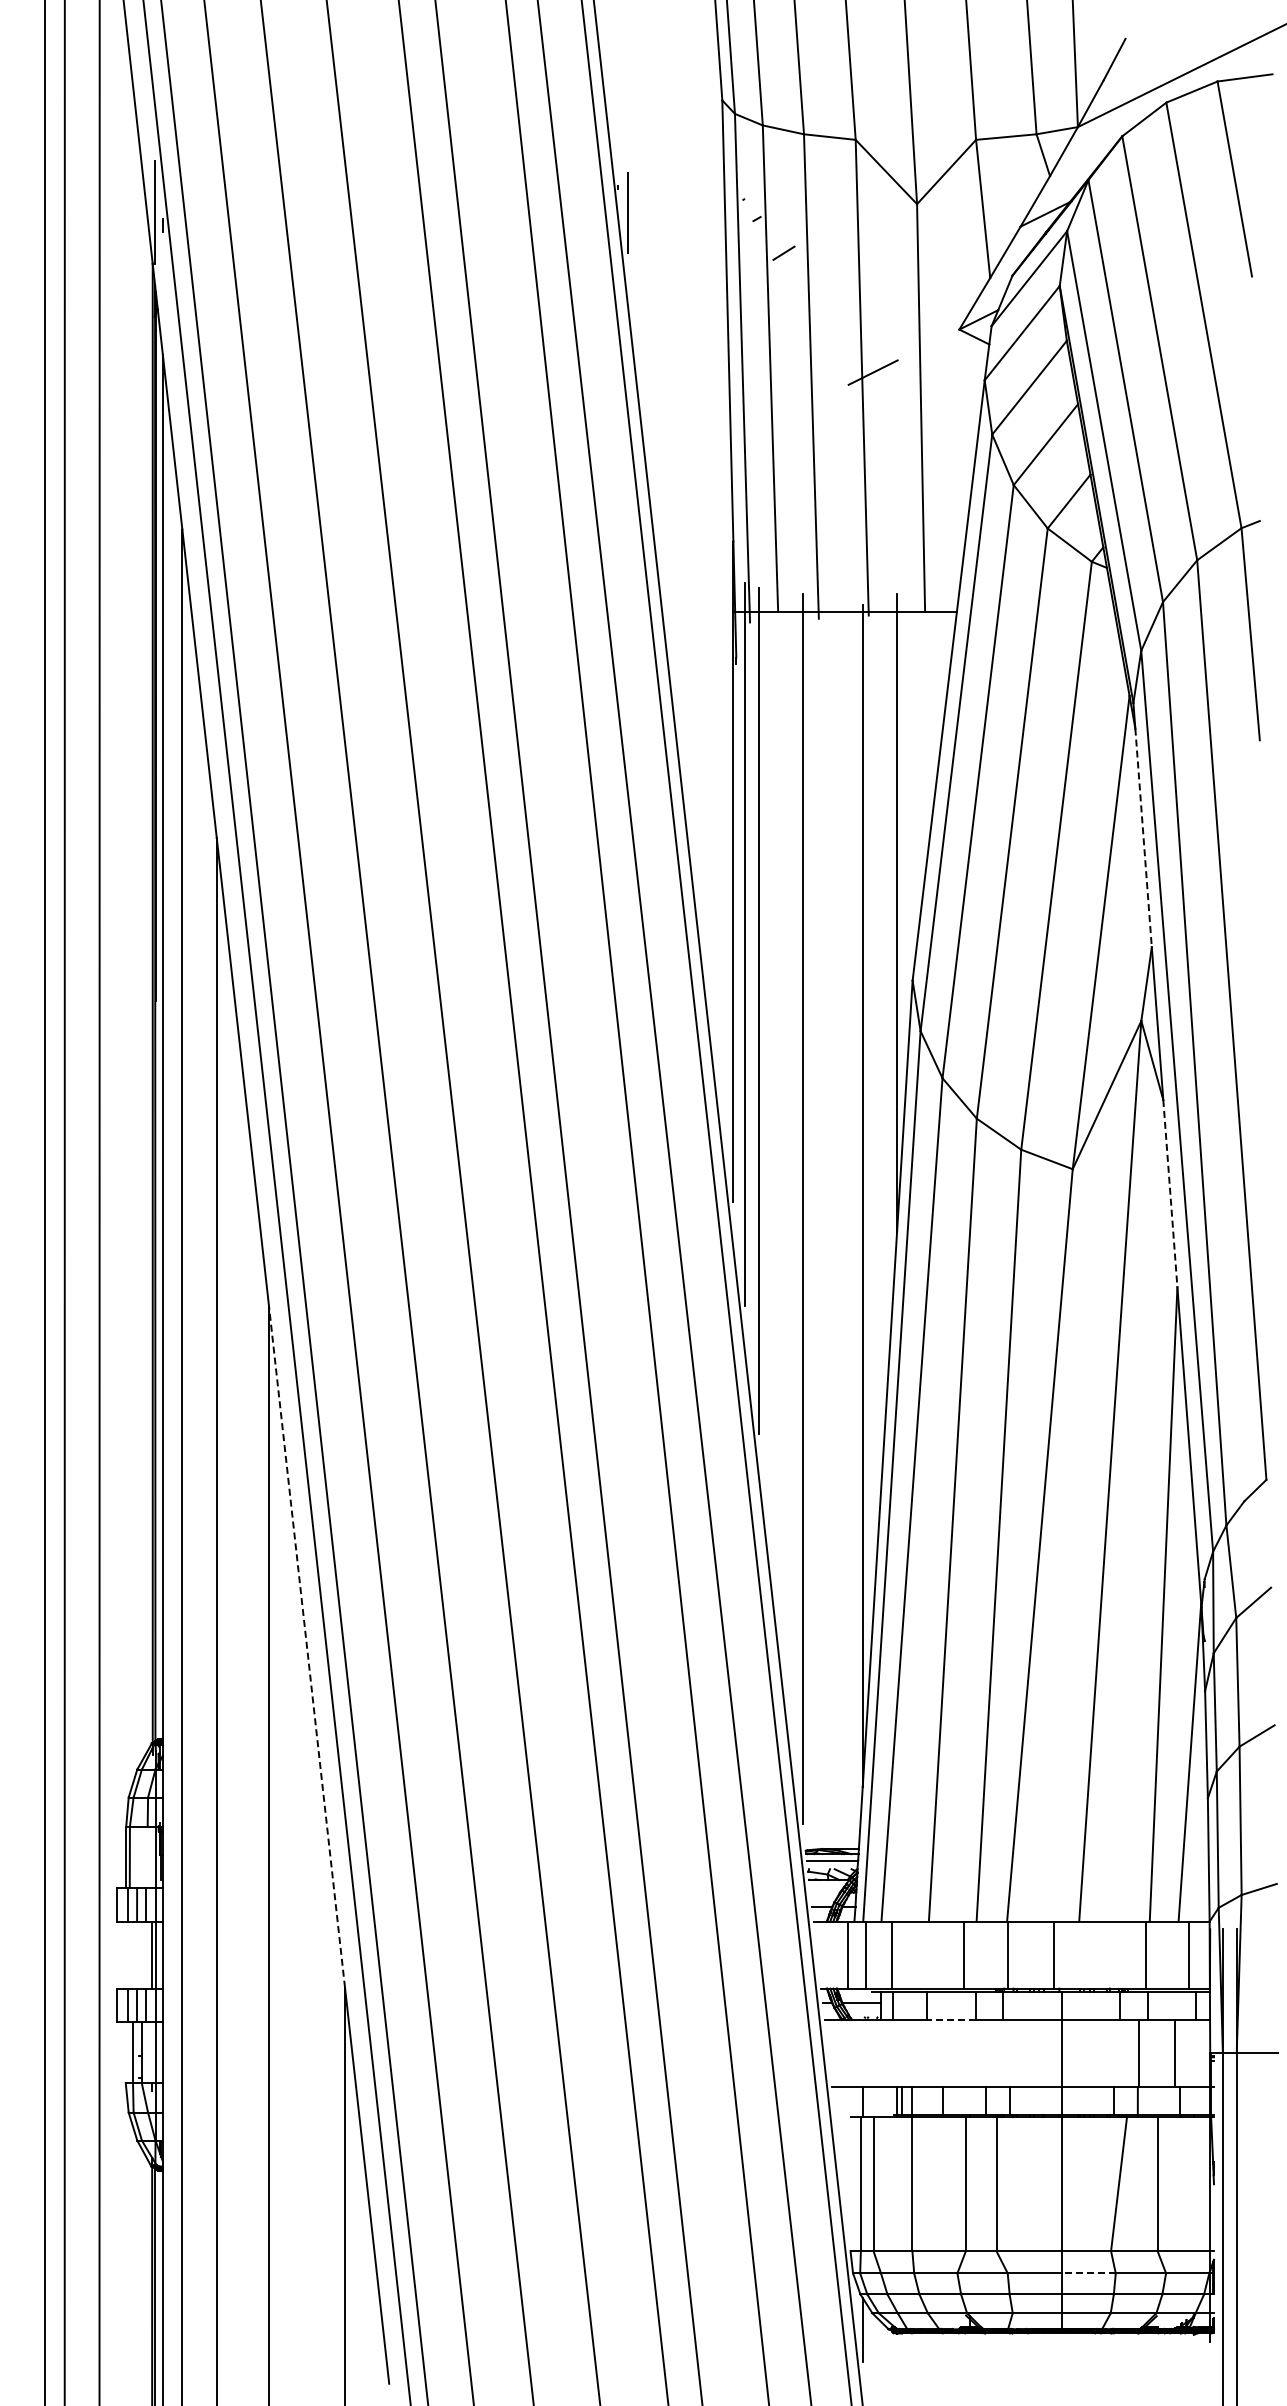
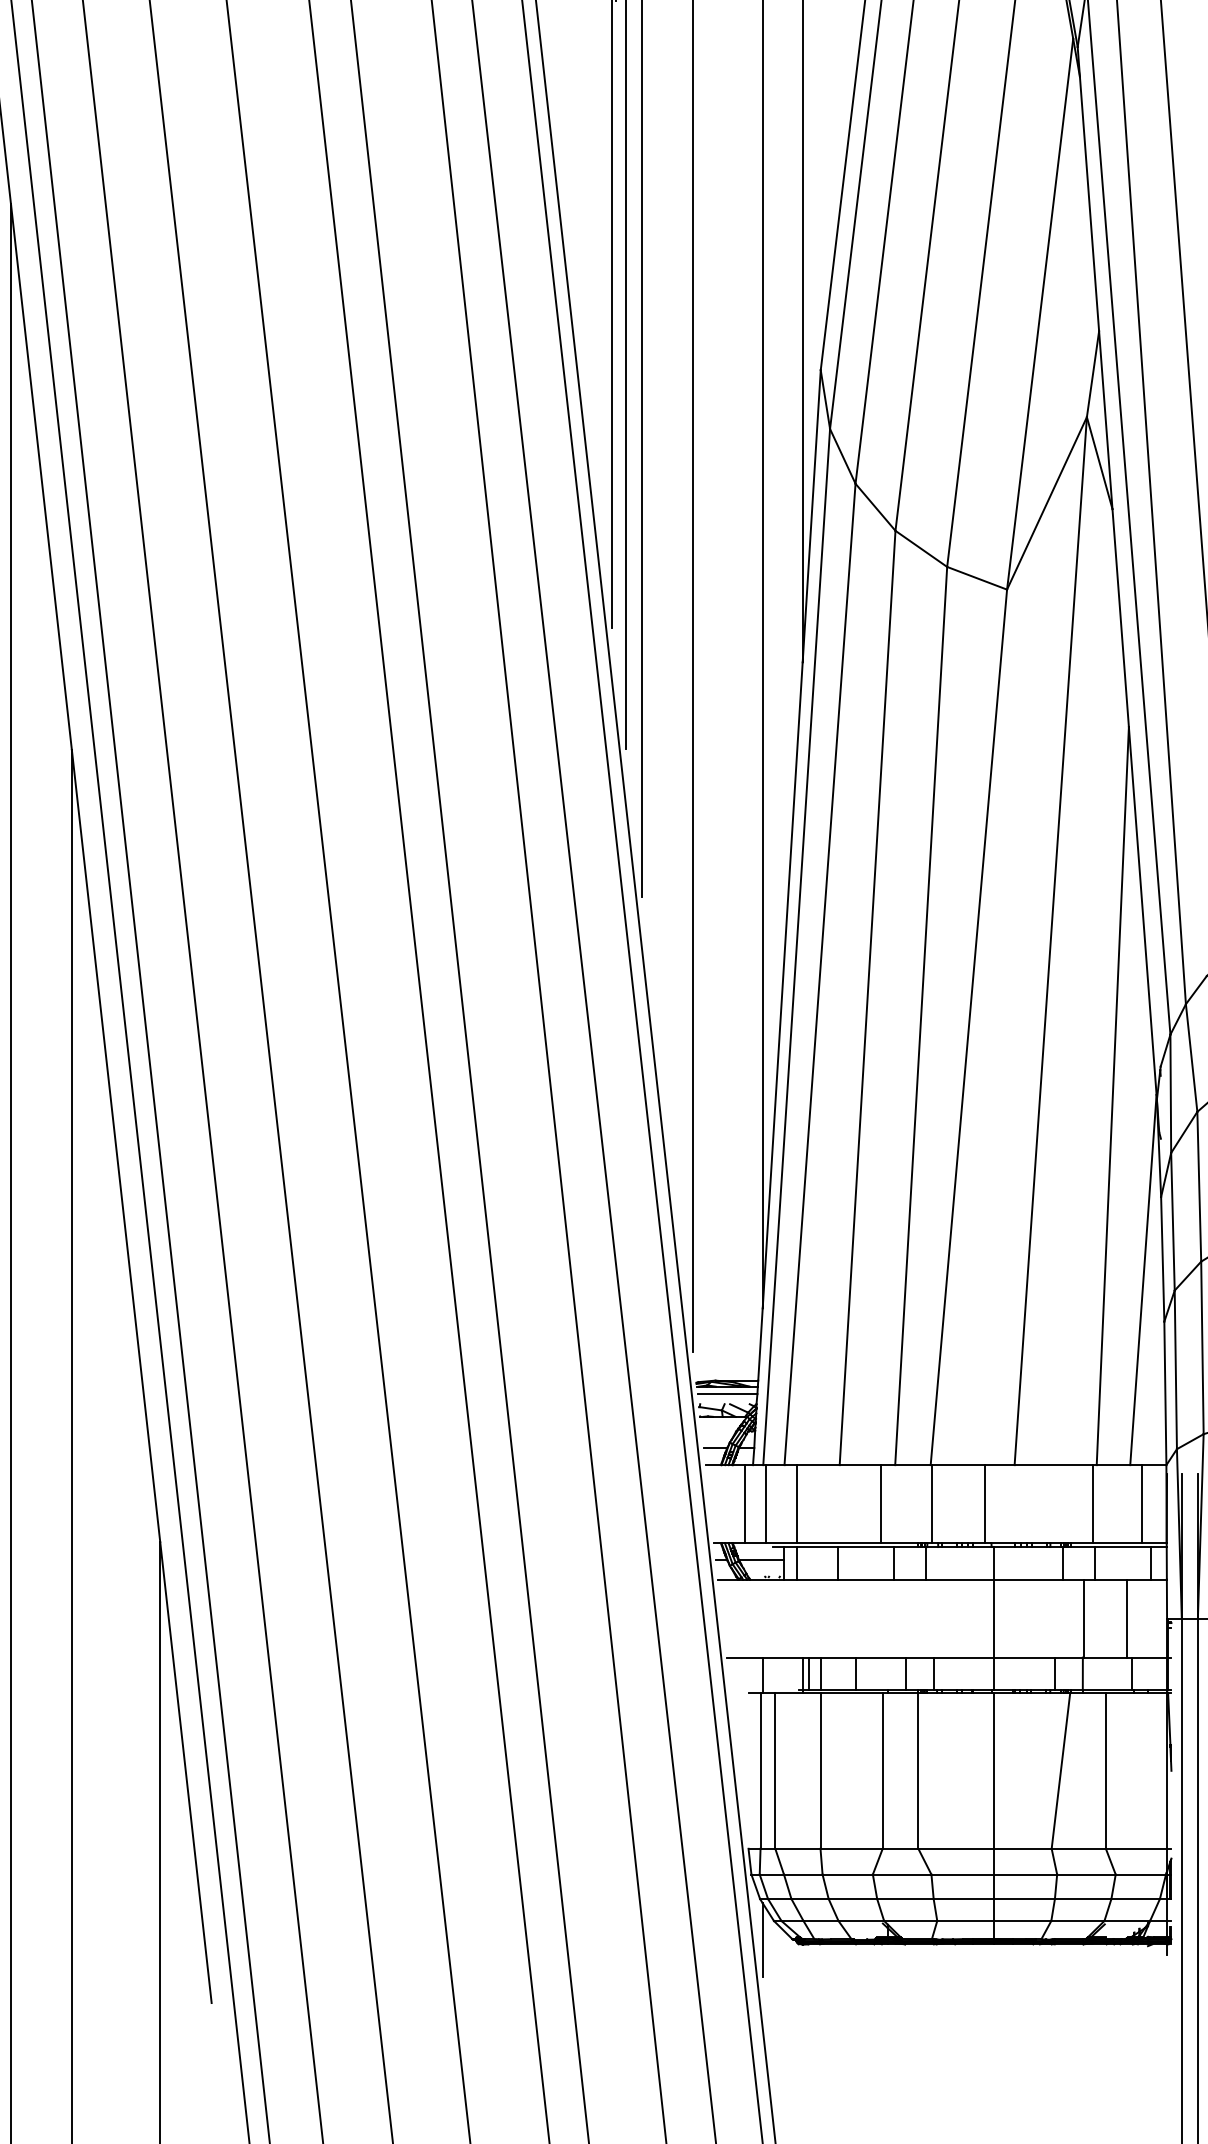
line: (1143, 837) -> (1089, 203), dashed -> solid
line: (1170, 1193) -> (1120, 617), dashed -> solid
line: (307, 1646) -> (116, 1145), dashed -> solid
line: (950, 2019) -> (864, 1579), dashed -> solid
line: (1088, 2273) -> (1025, 1874), dashed -> solid

